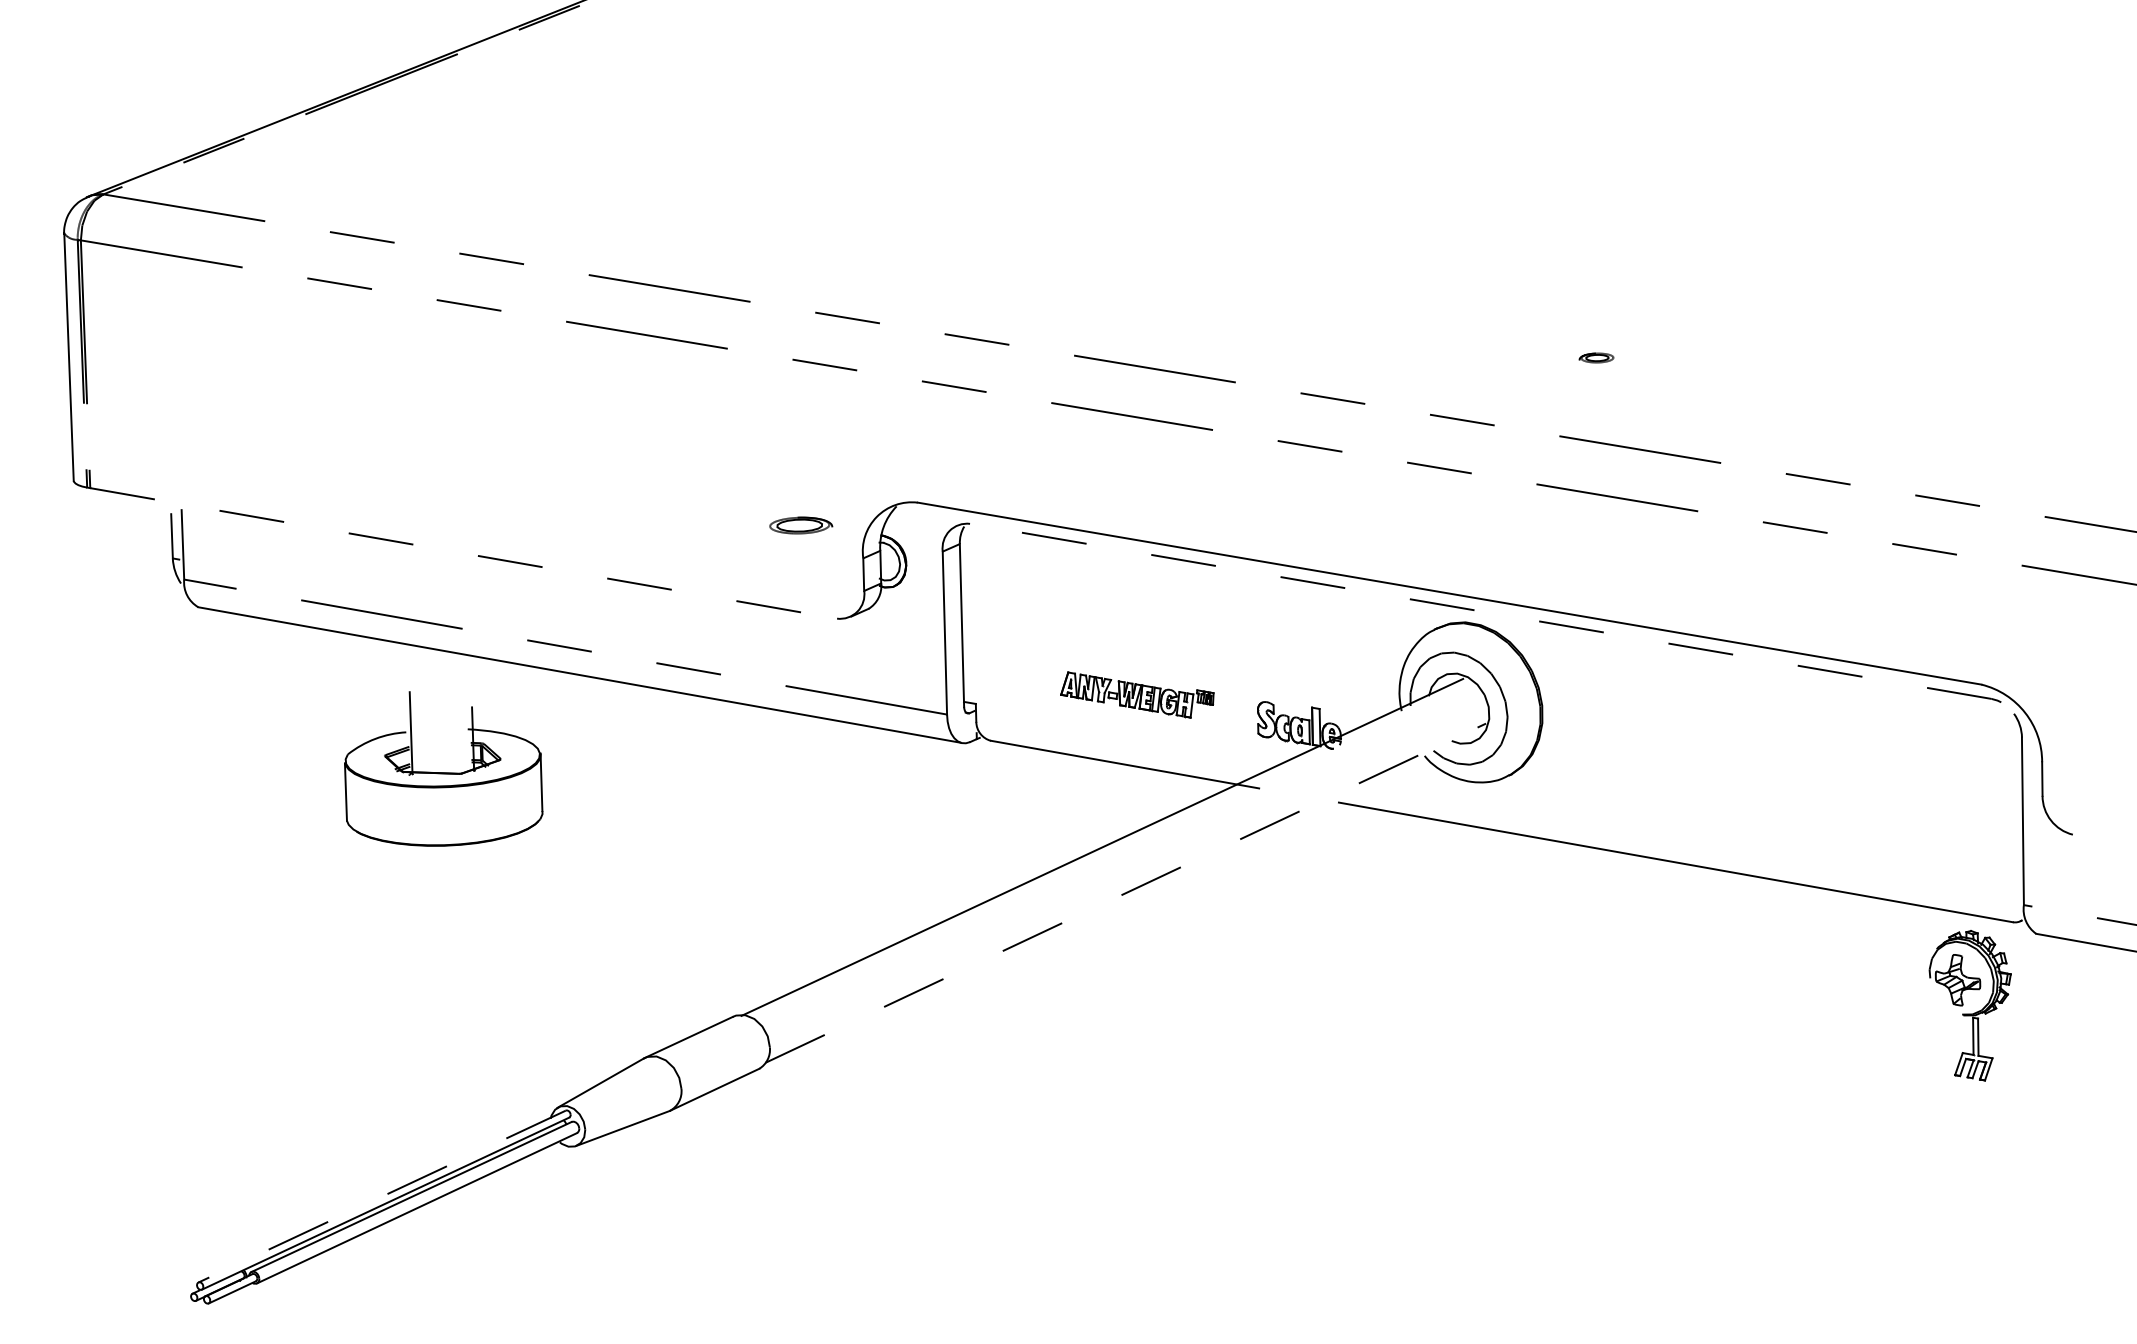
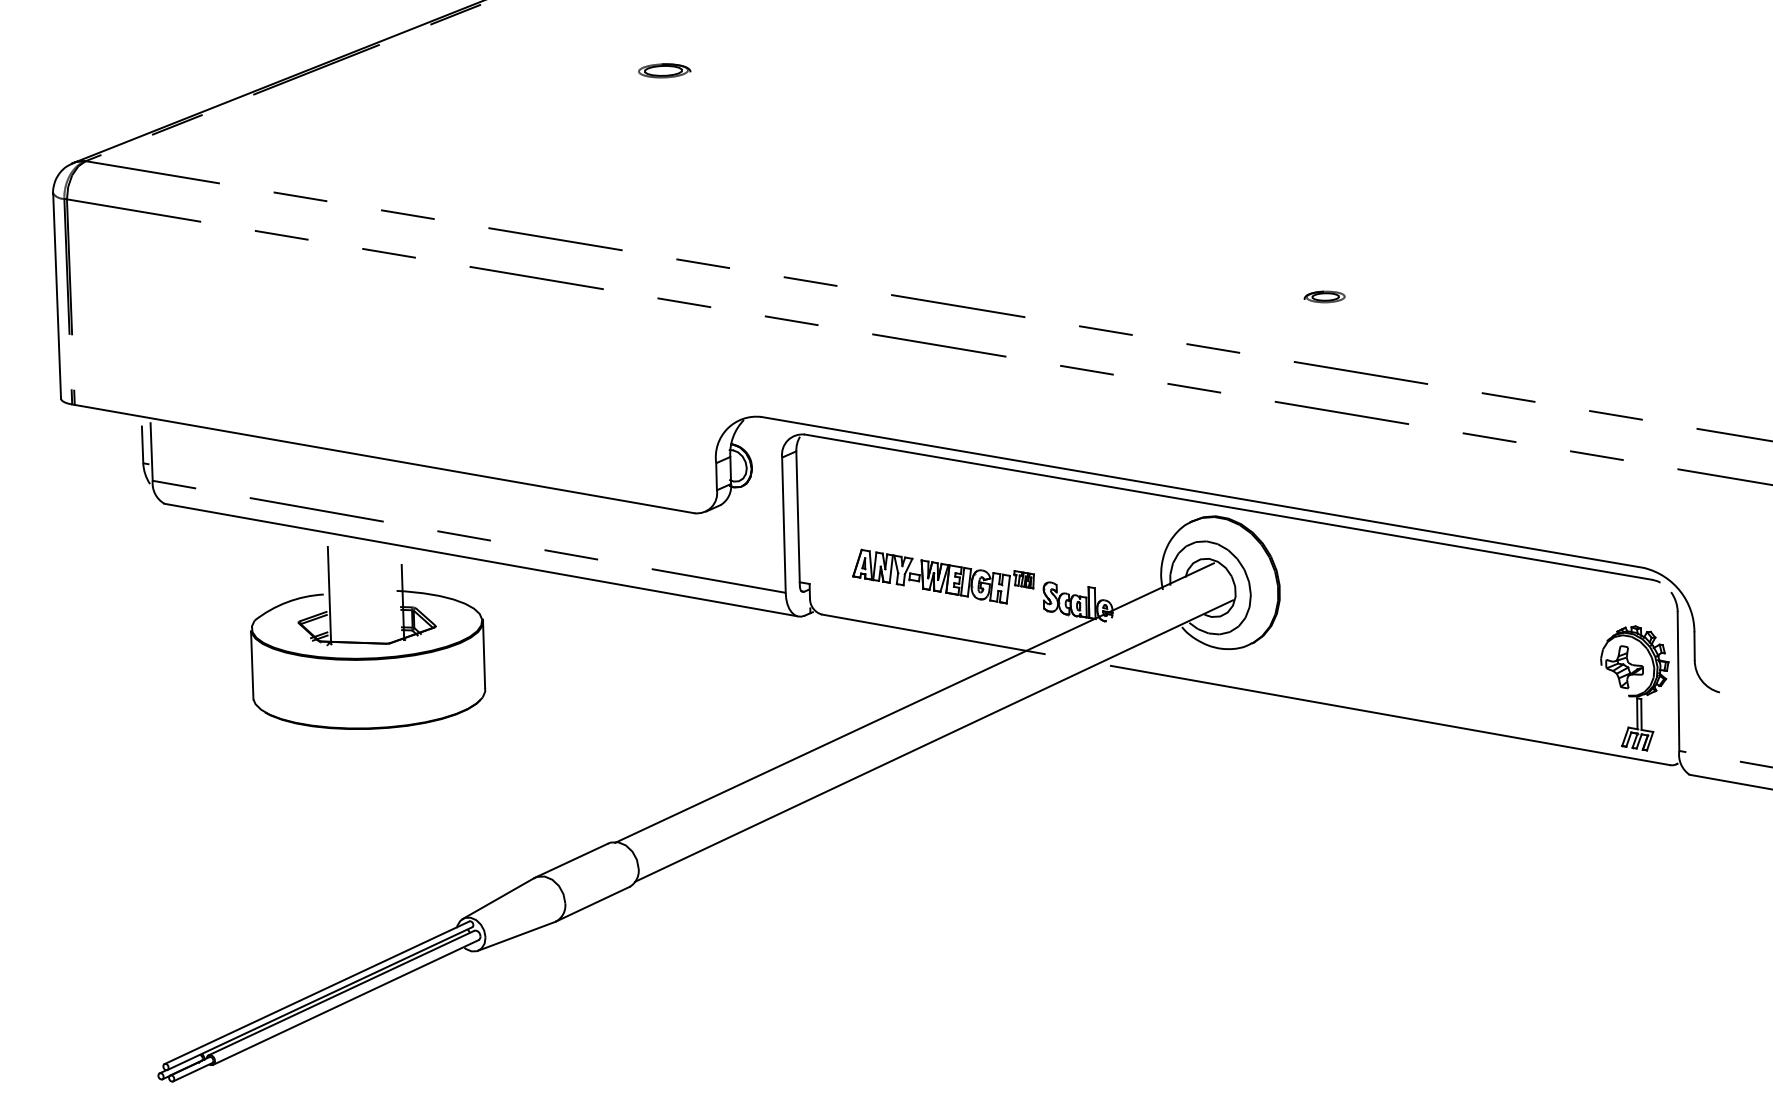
part: (1596, 357) -> (1324, 296), size x1.43
part: (801, 525) -> (664, 70), moved
line: (464, 553) -> (385, 459), dashed -> solid
line: (1480, 611) -> (1228, 507), dashed -> solid
part: (1137, 694) -> (943, 576), size x1.43
part: (443, 768) -> (367, 637), size x1.43
line: (1126, 893) -> (934, 741), dashed -> solid
part: (1969, 1005) -> (1634, 688), moved
line: (382, 1196) -> (317, 992), dashed -> solid

